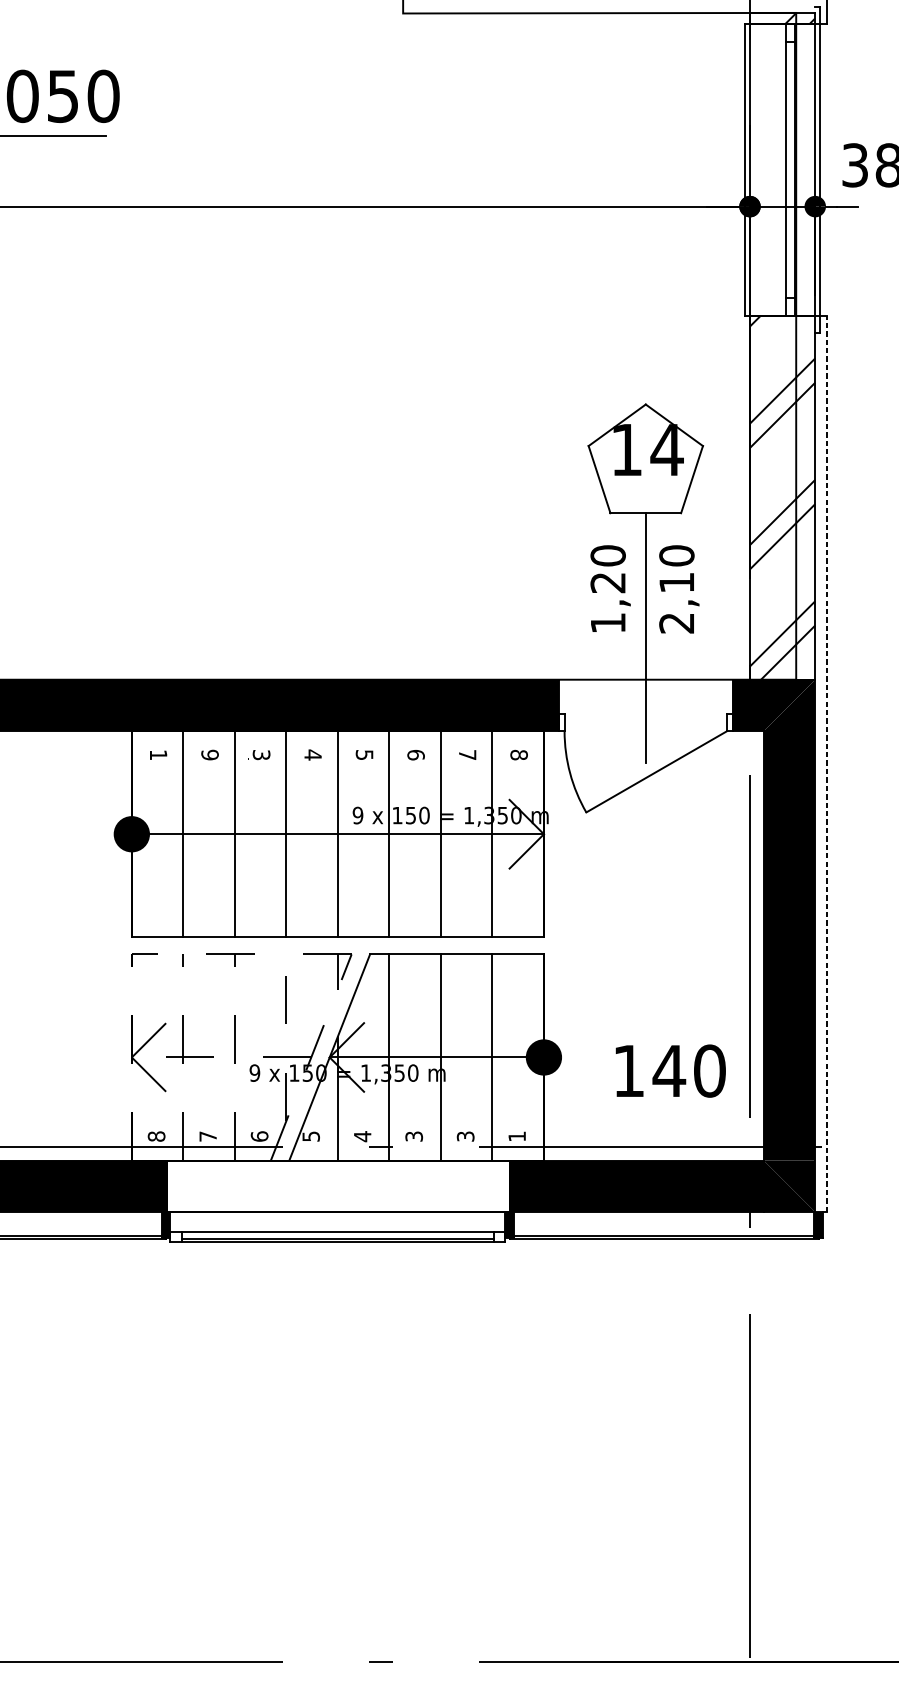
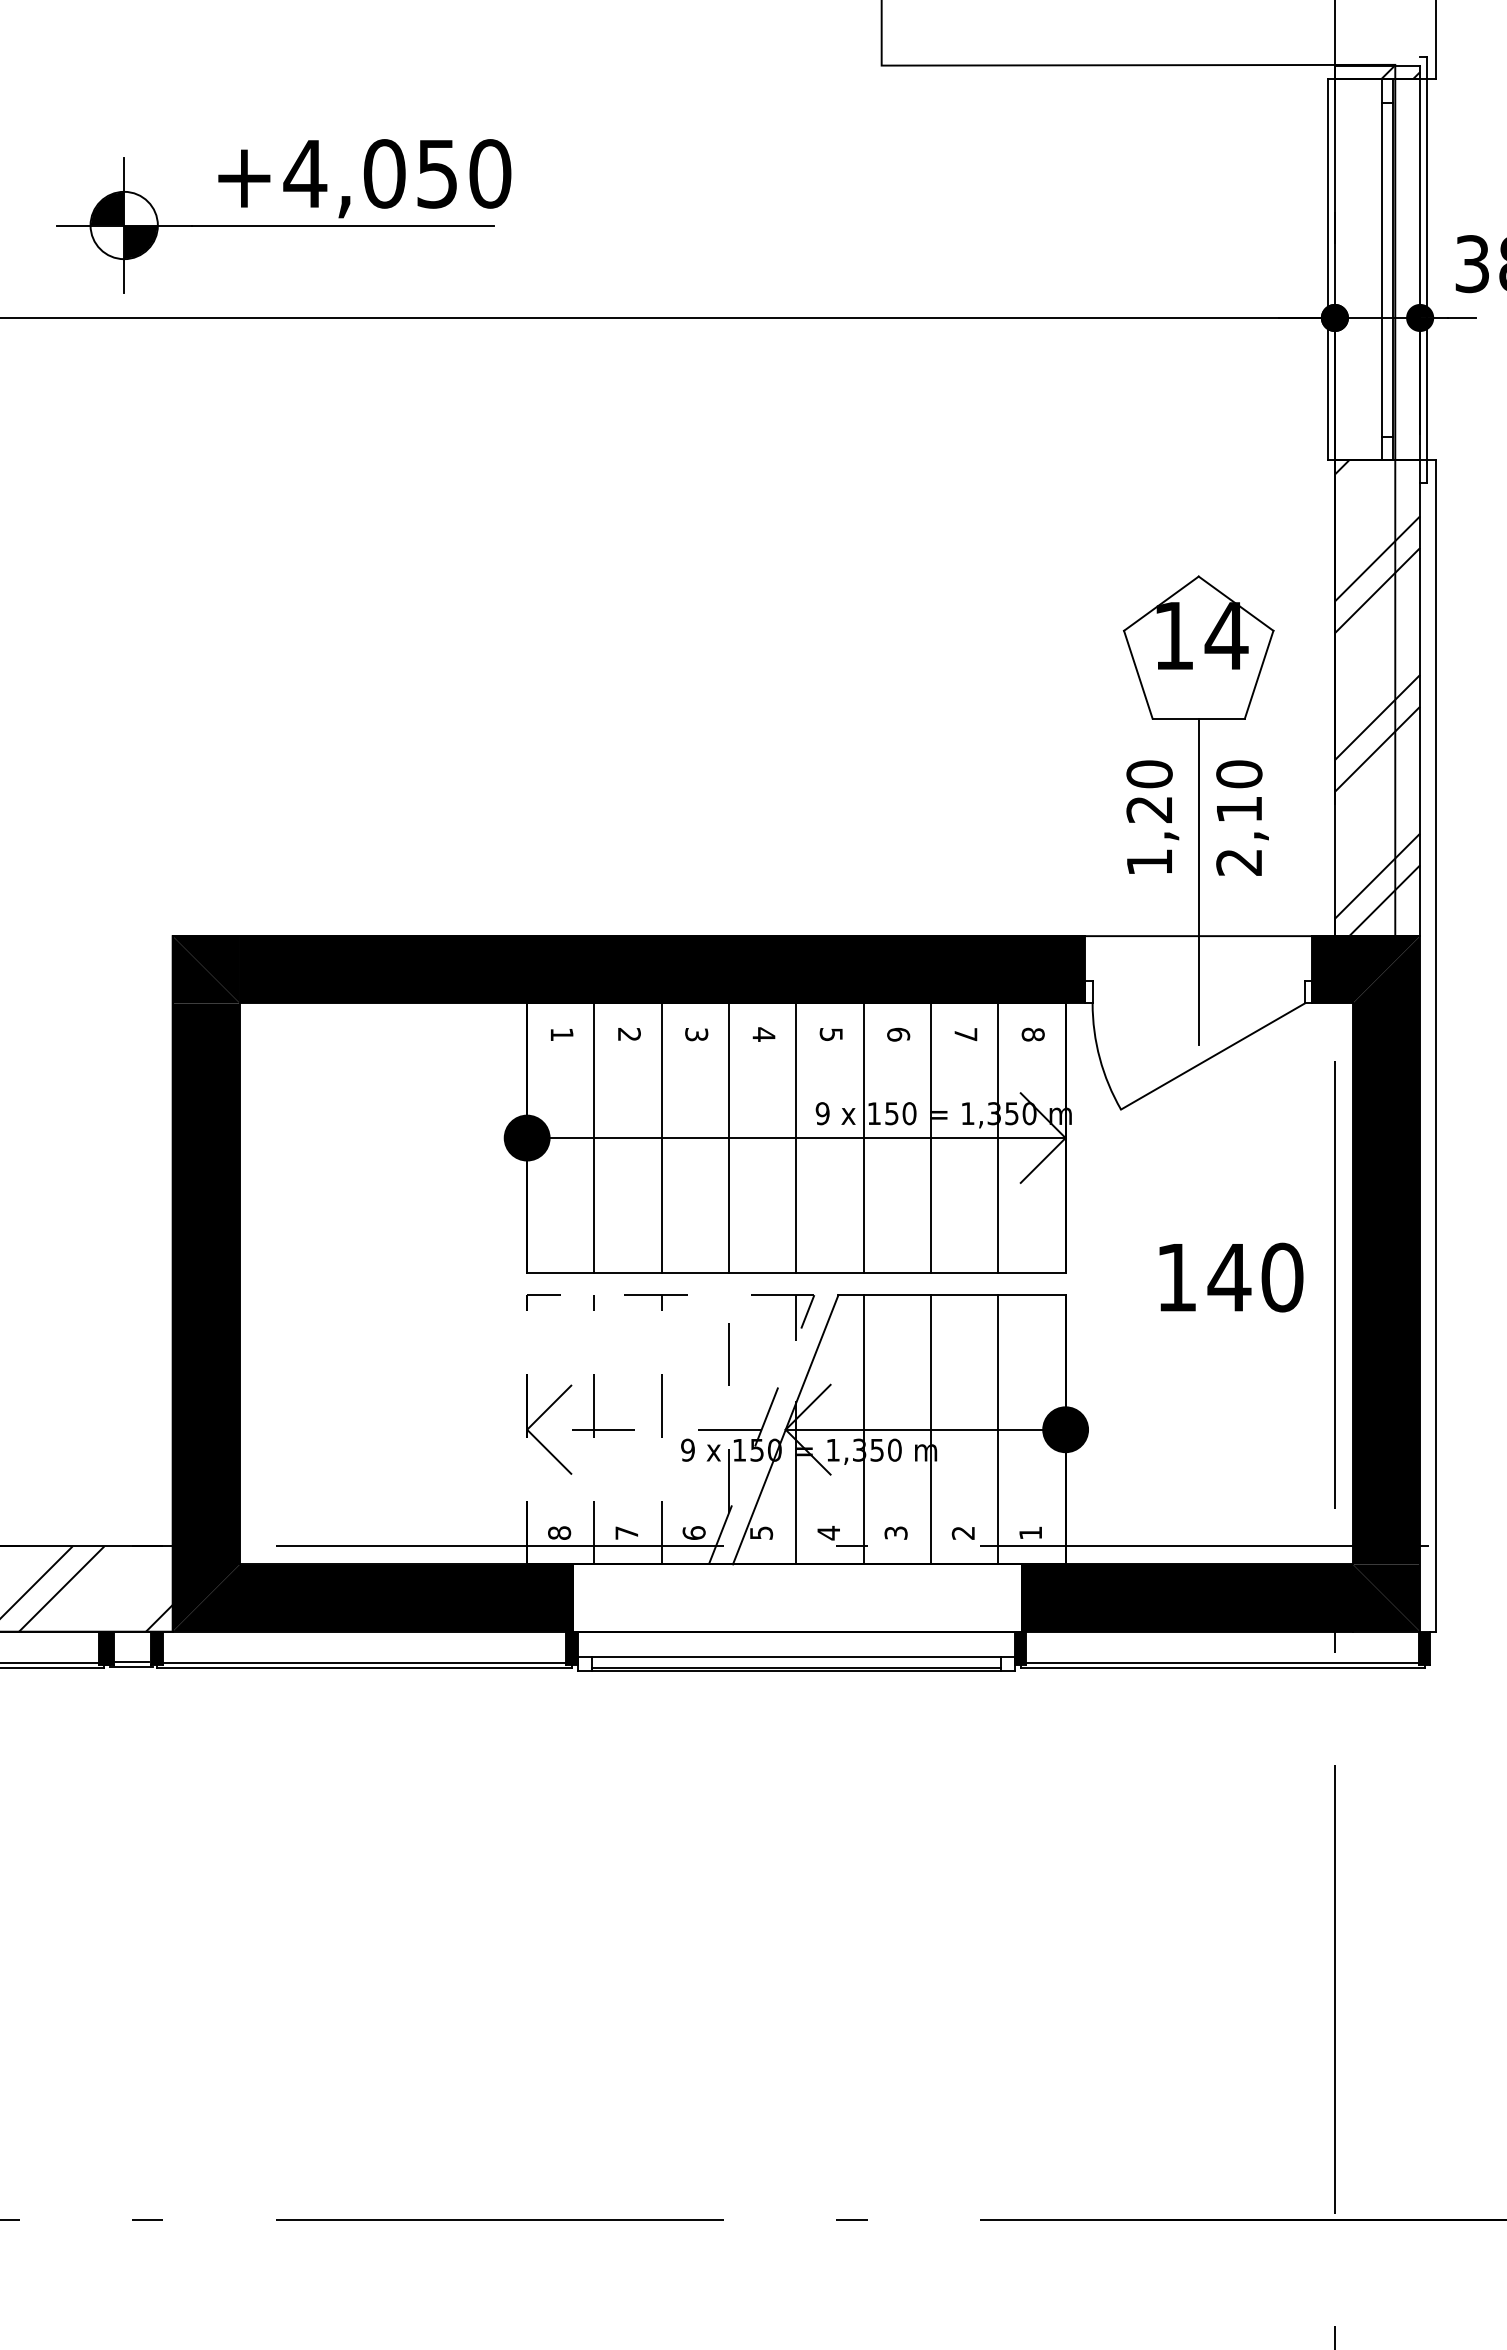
text: (209, 754) -> (628, 1034), 9 -> 2
line: (827, 764) -> (1436, 1046), dashed -> solid
text: (670, 1071) -> (1231, 1277), moved
text: (465, 1136) -> (963, 1532), 3 -> 2

